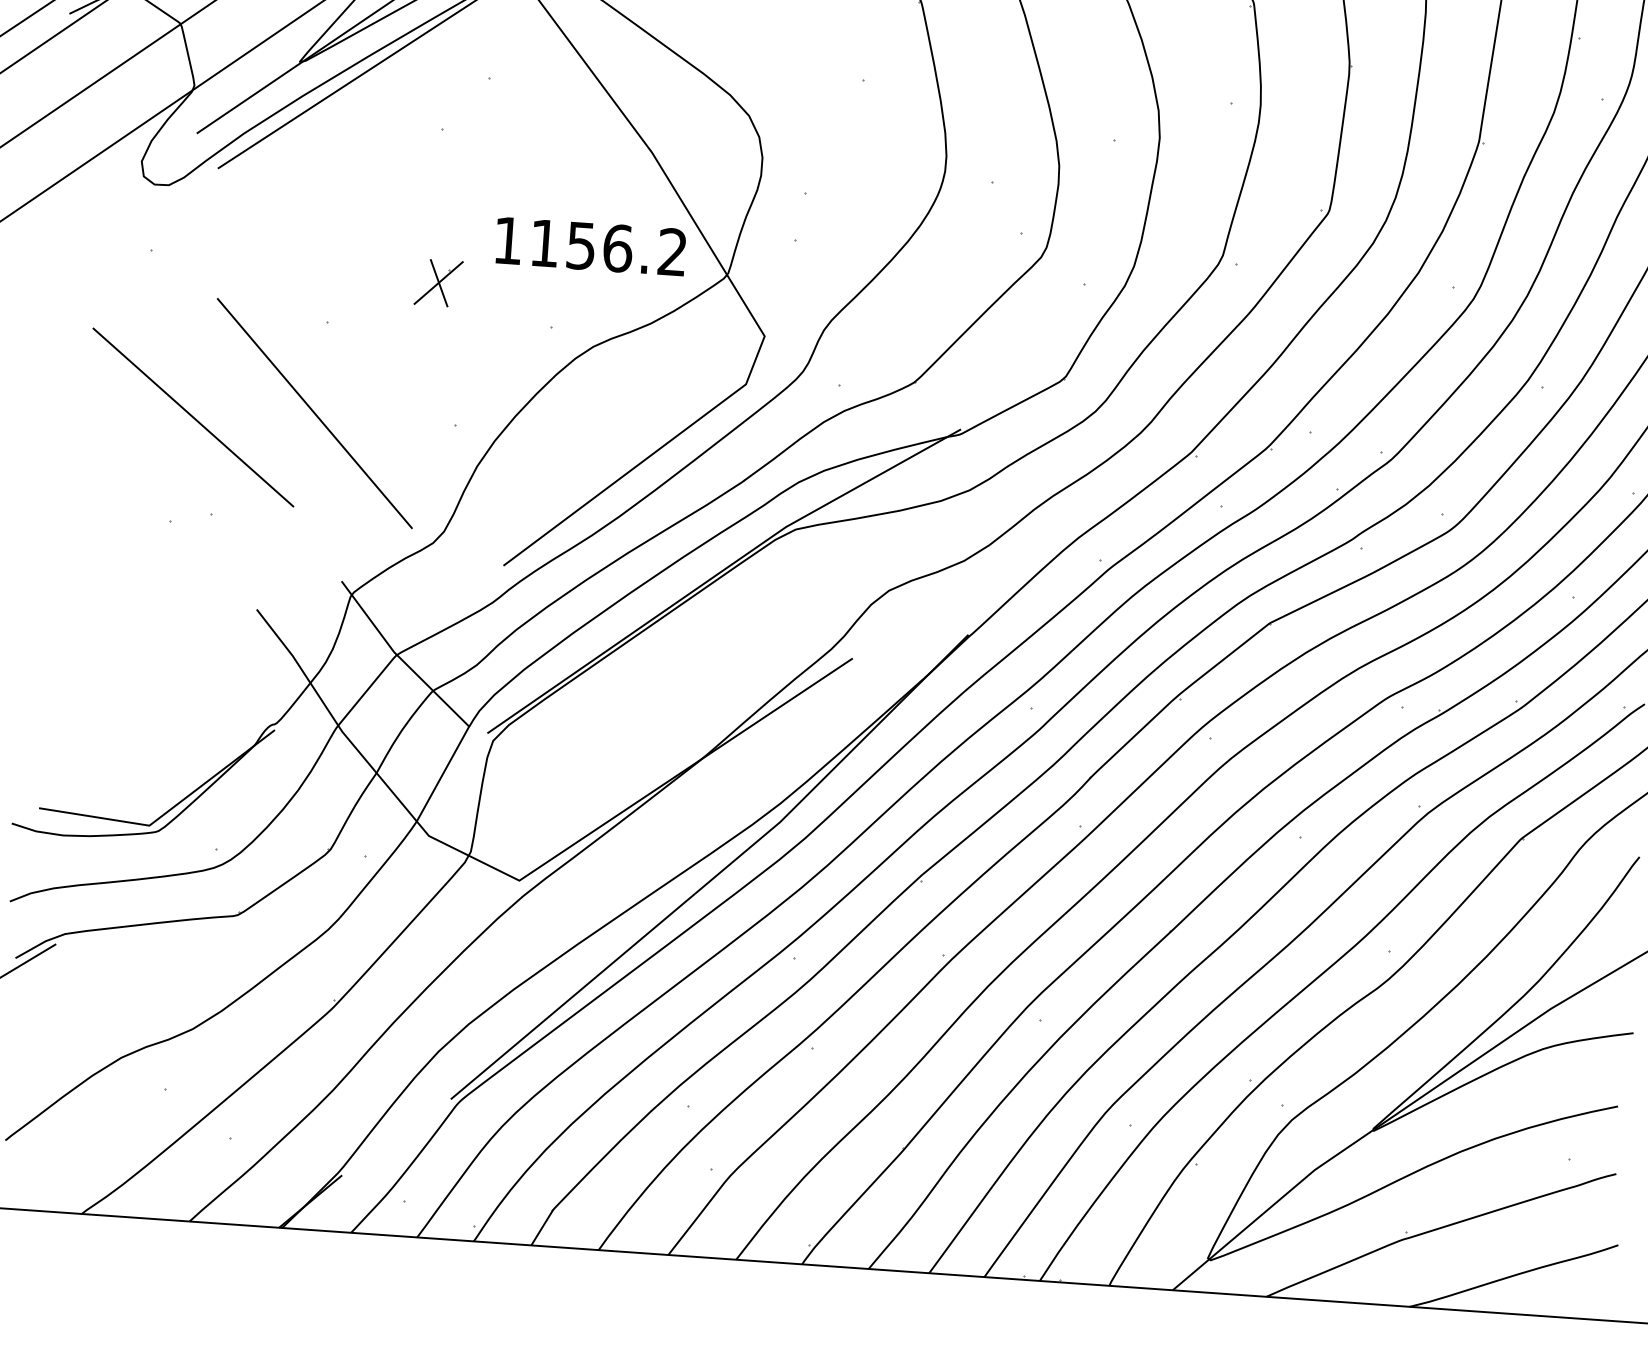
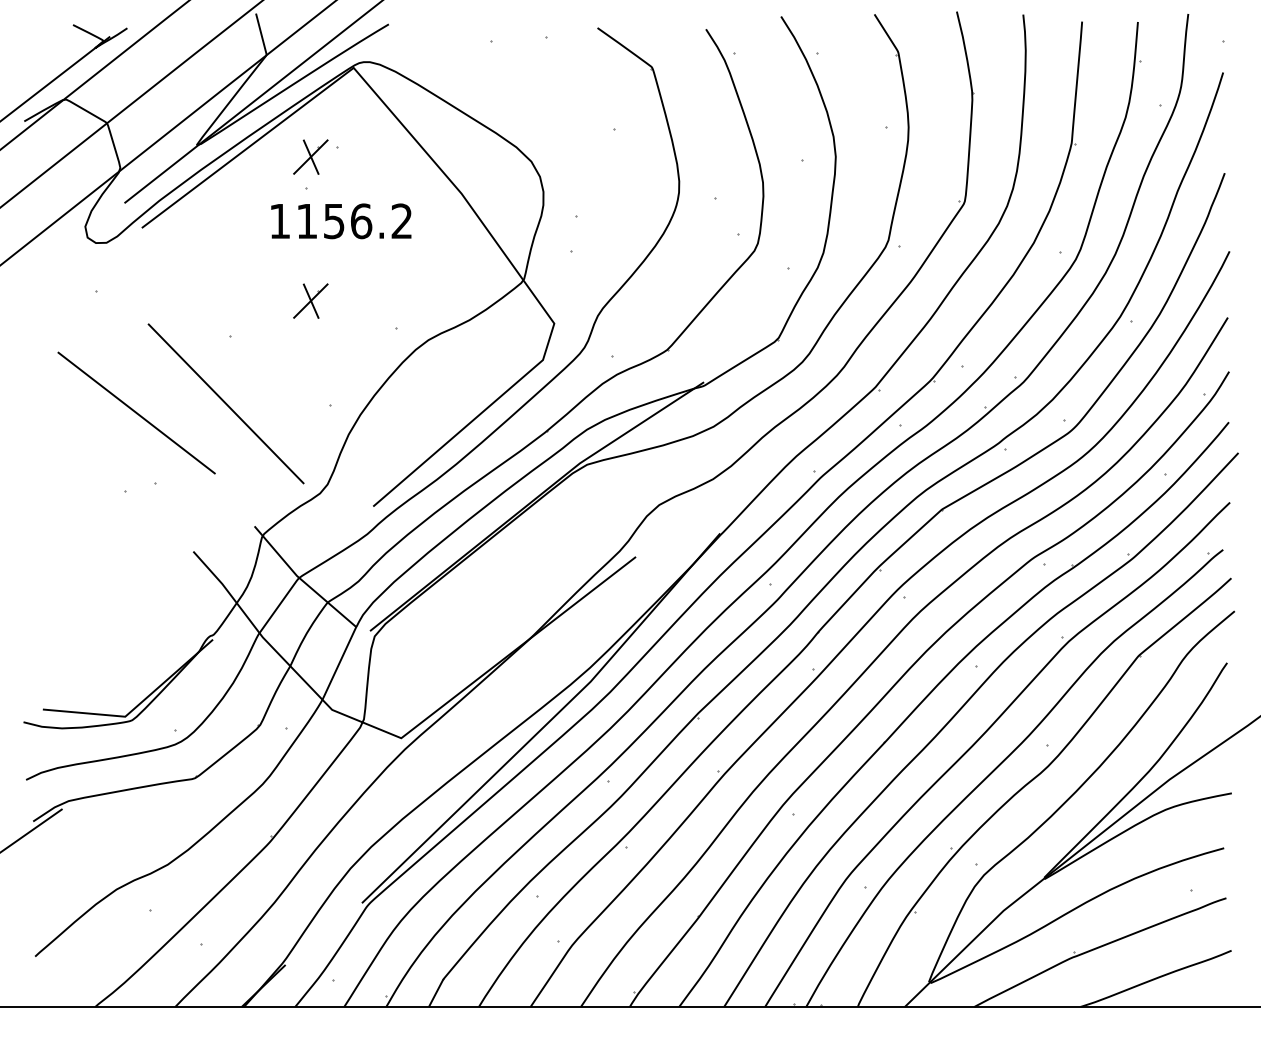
part: (451, 88) -> (310, 156), added
text: (591, 246) -> (341, 221), moved

